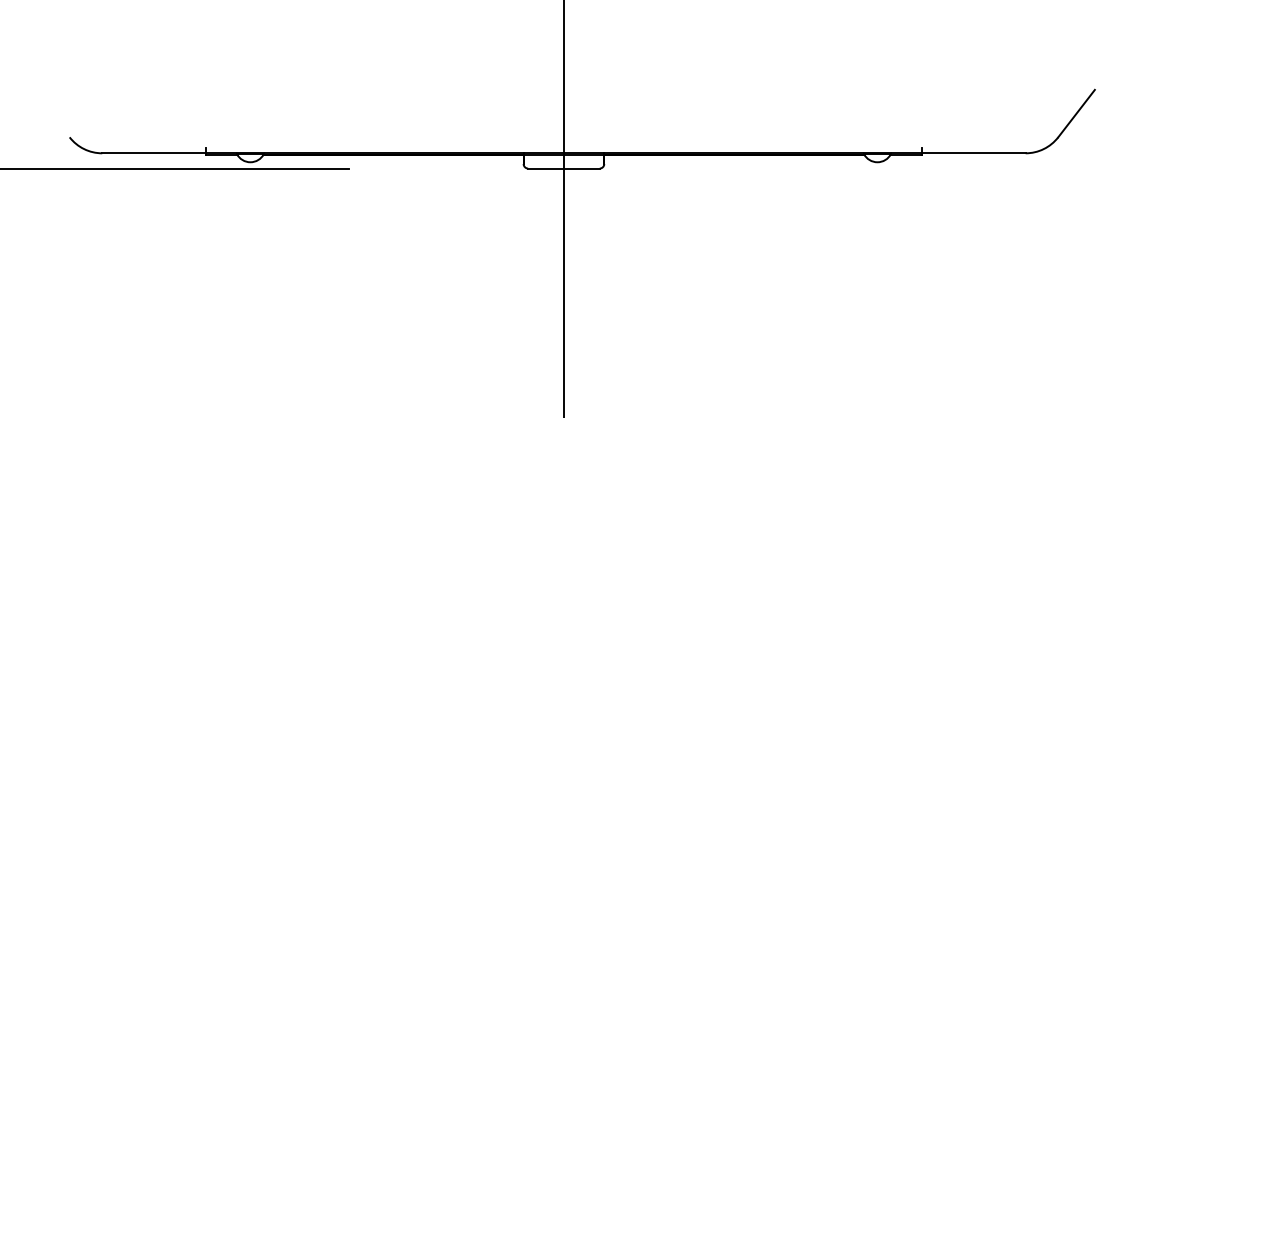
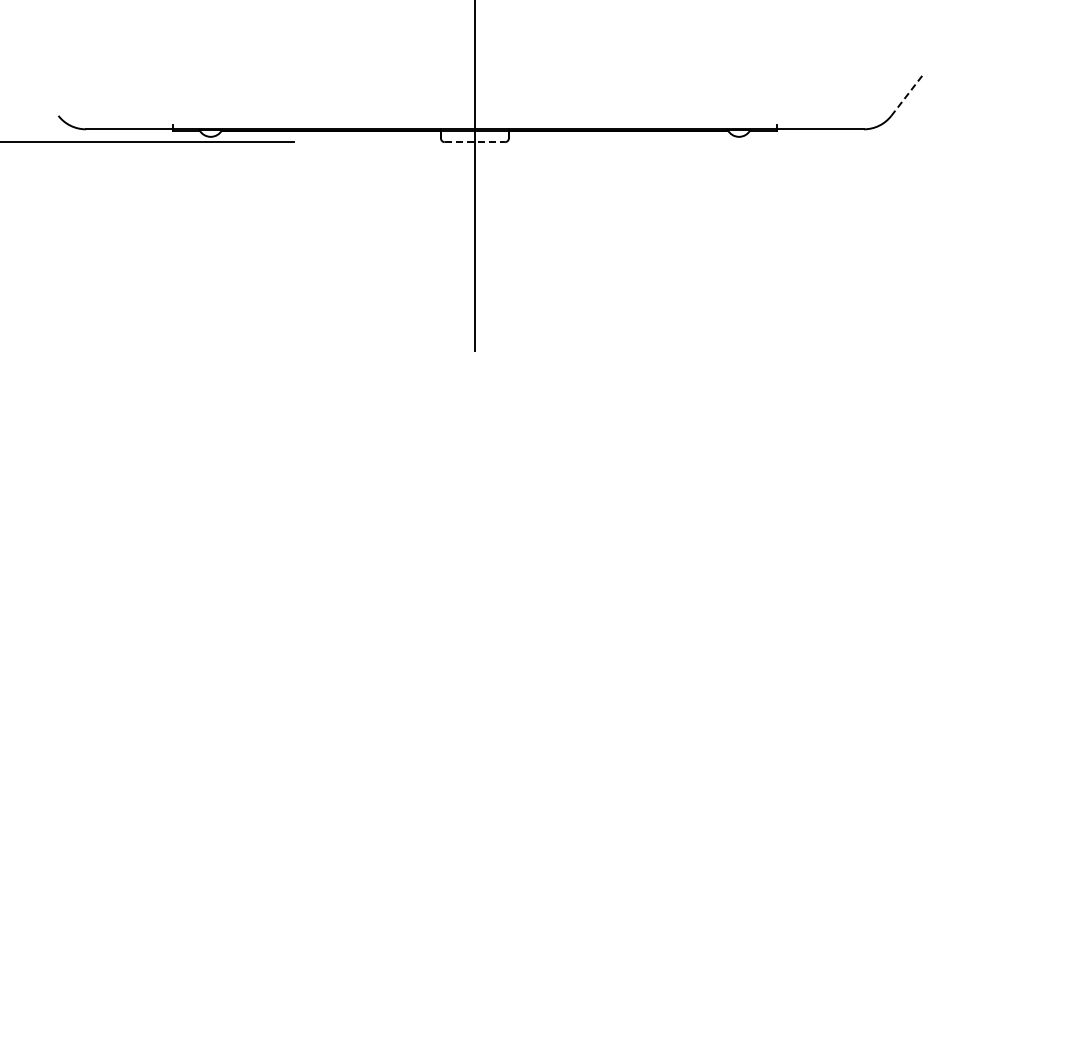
line: (1076, 114) -> (906, 96), solid -> dashed
line: (564, 168) -> (475, 142), solid -> dashed

